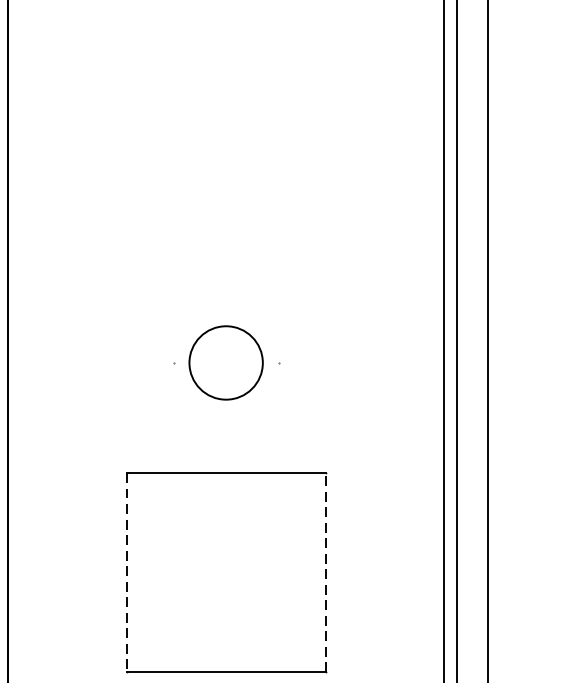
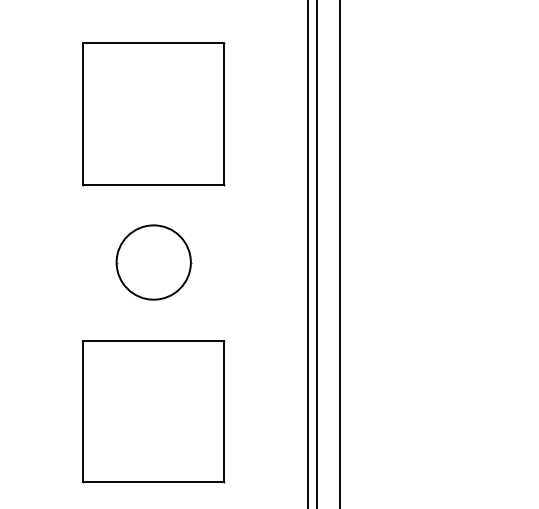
part: (225, 154) -> (153, 114), added
circle: (225, 362) -> (153, 262), size x1.43
line: (127, 573) -> (83, 411), dashed -> solid
line: (326, 573) -> (224, 411), dashed -> solid

